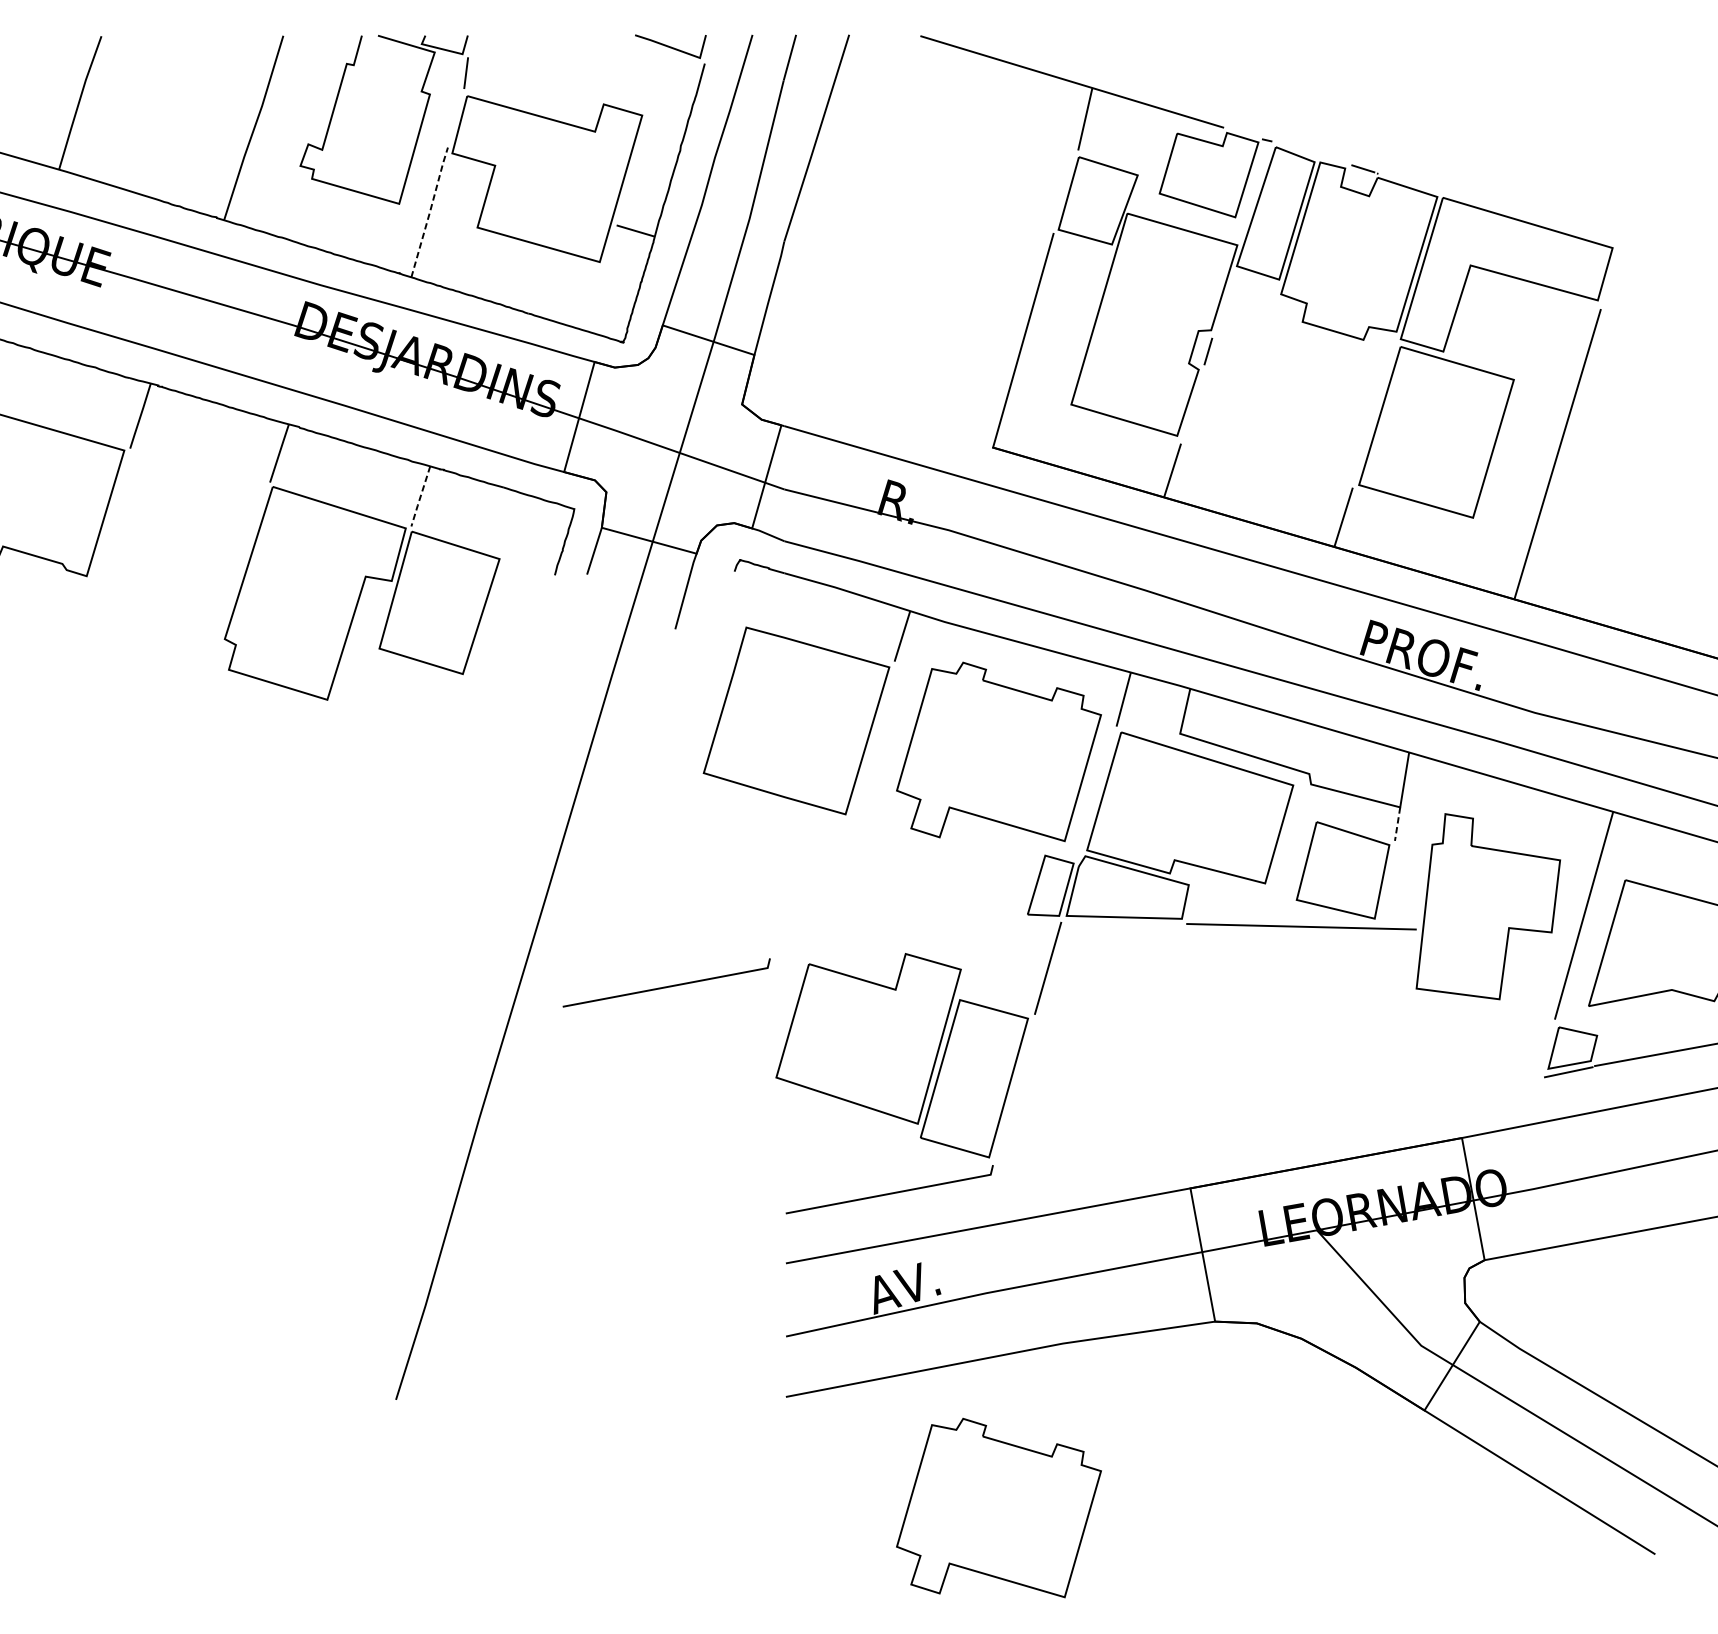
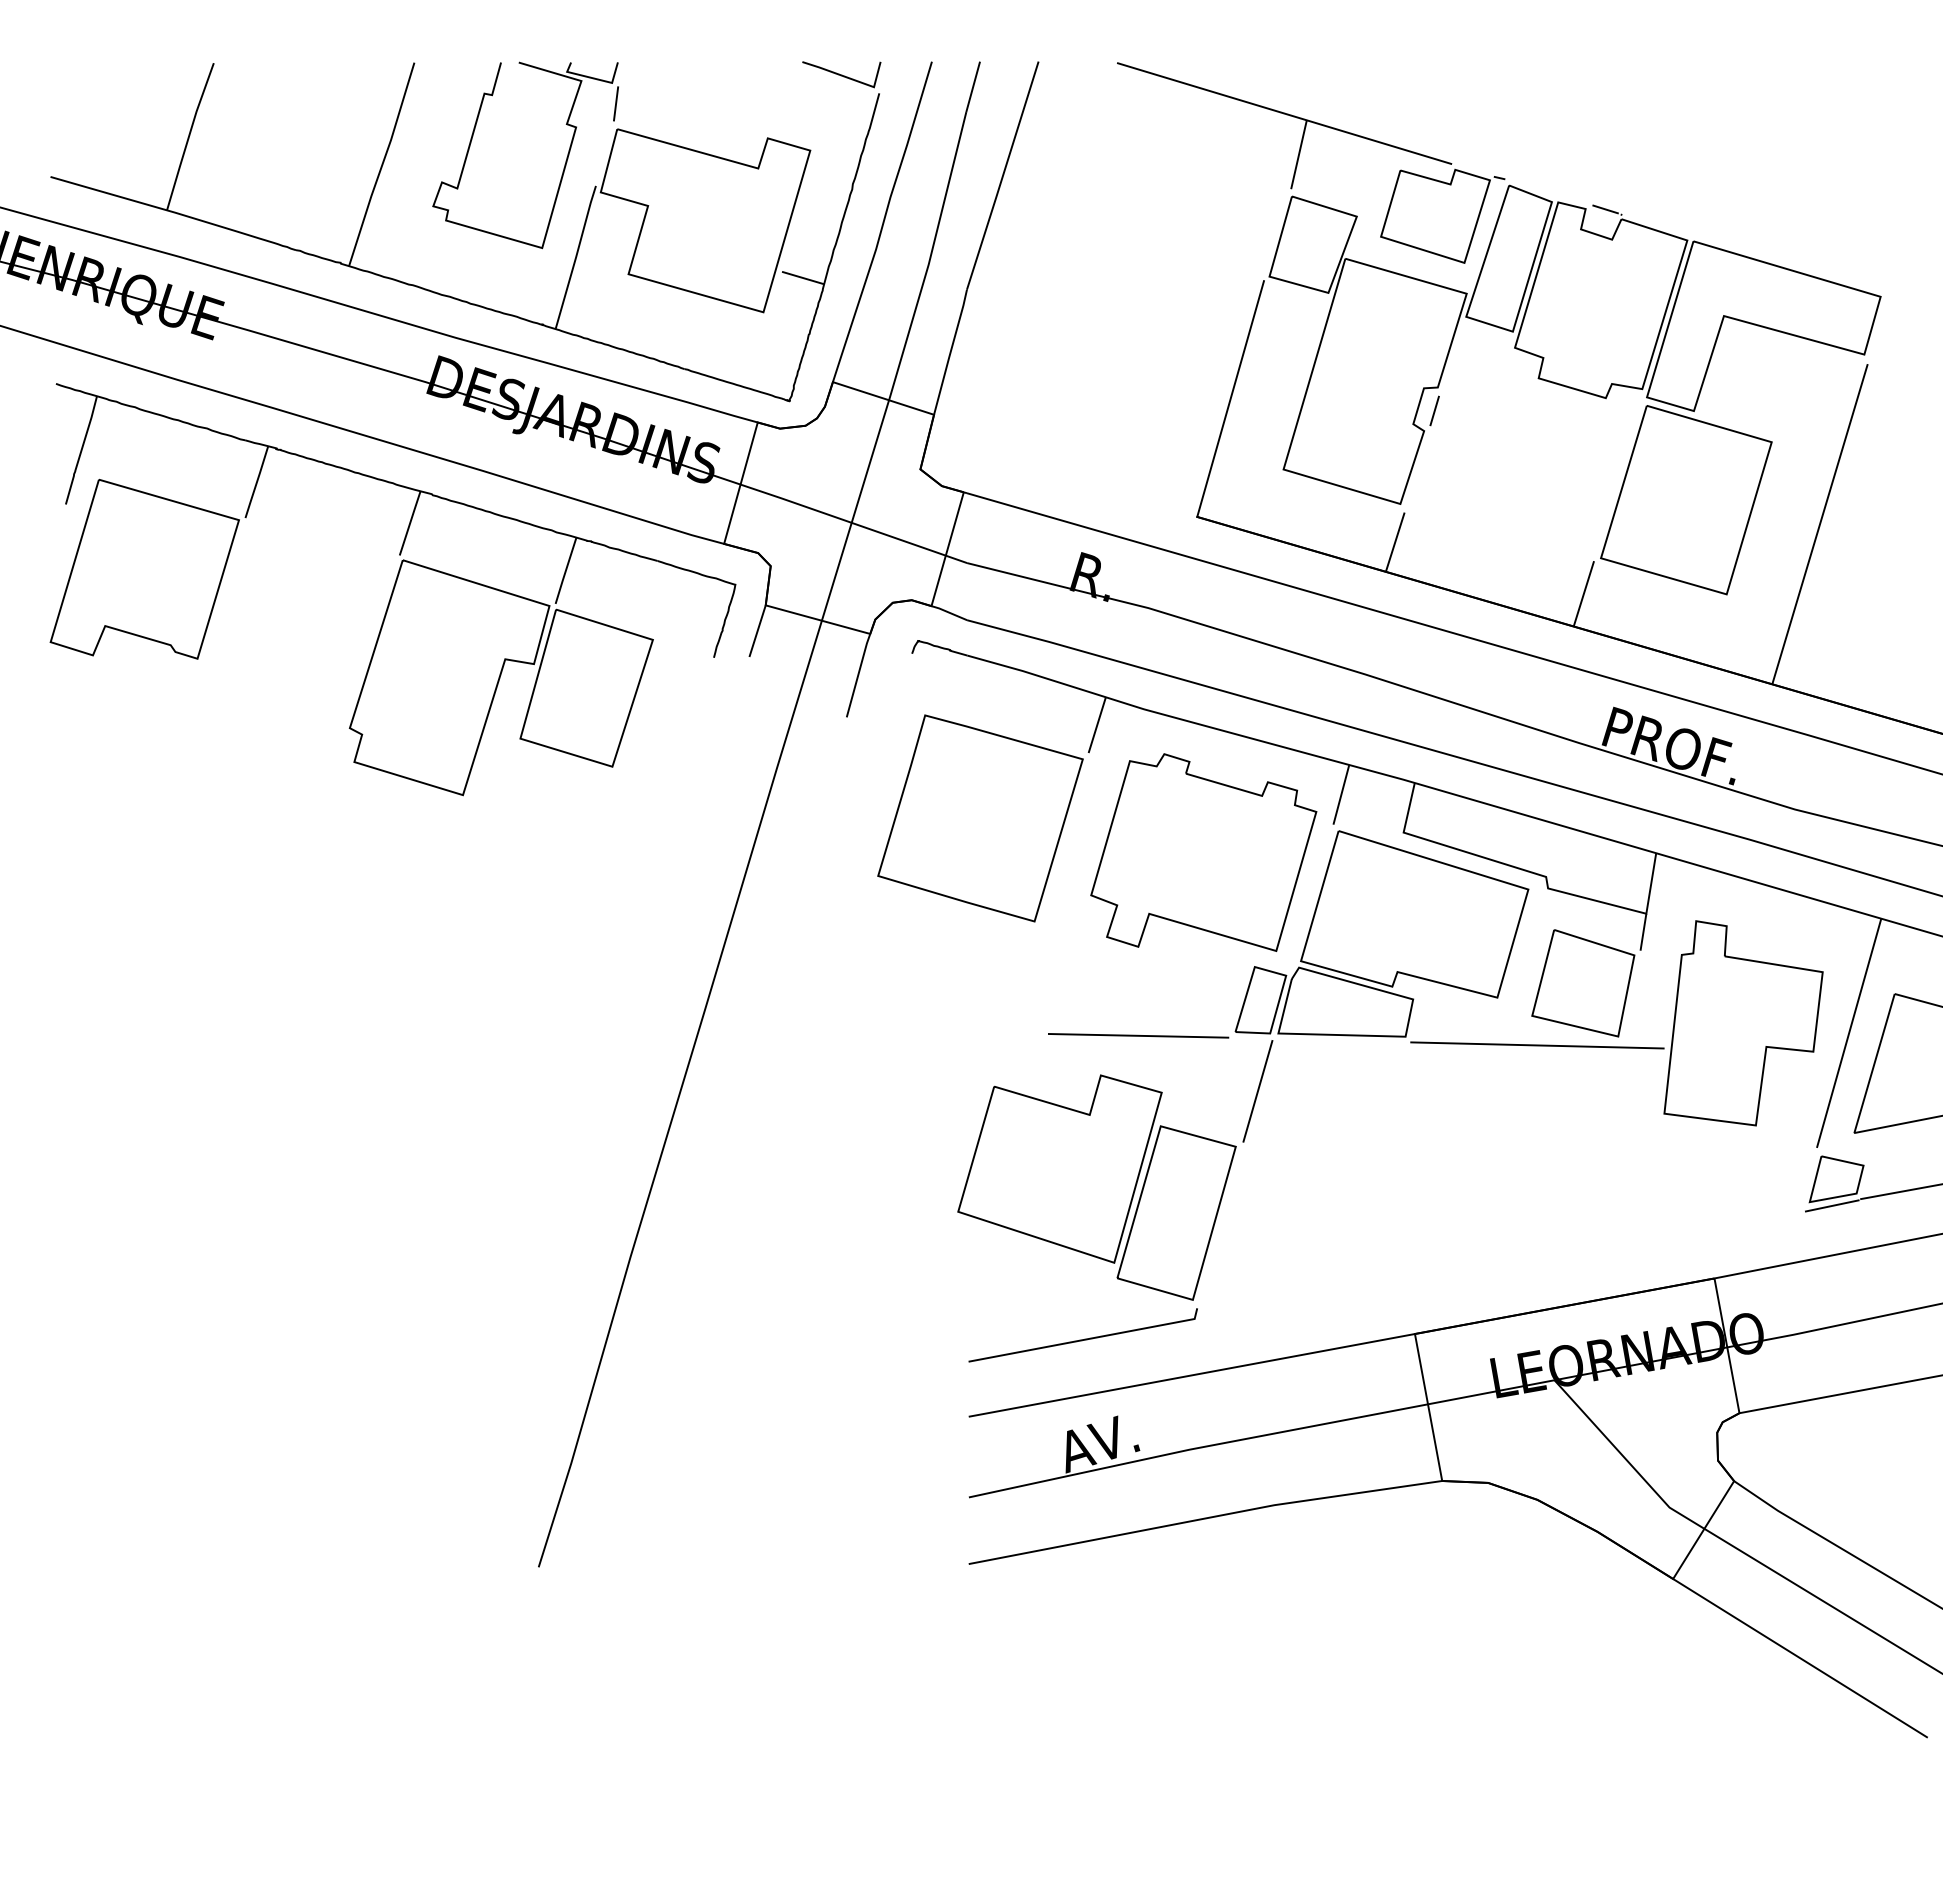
line: (430, 212) -> (576, 257), dashed -> solid
line: (420, 497) -> (565, 571), dashed -> solid
line: (1397, 824) -> (1643, 932), dashed -> solid
line: (939, 917) -> (1138, 1035), added
line: (667, 985) -> (838, 1110), removed
part: (998, 1507) -> (1203, 1686), removed

